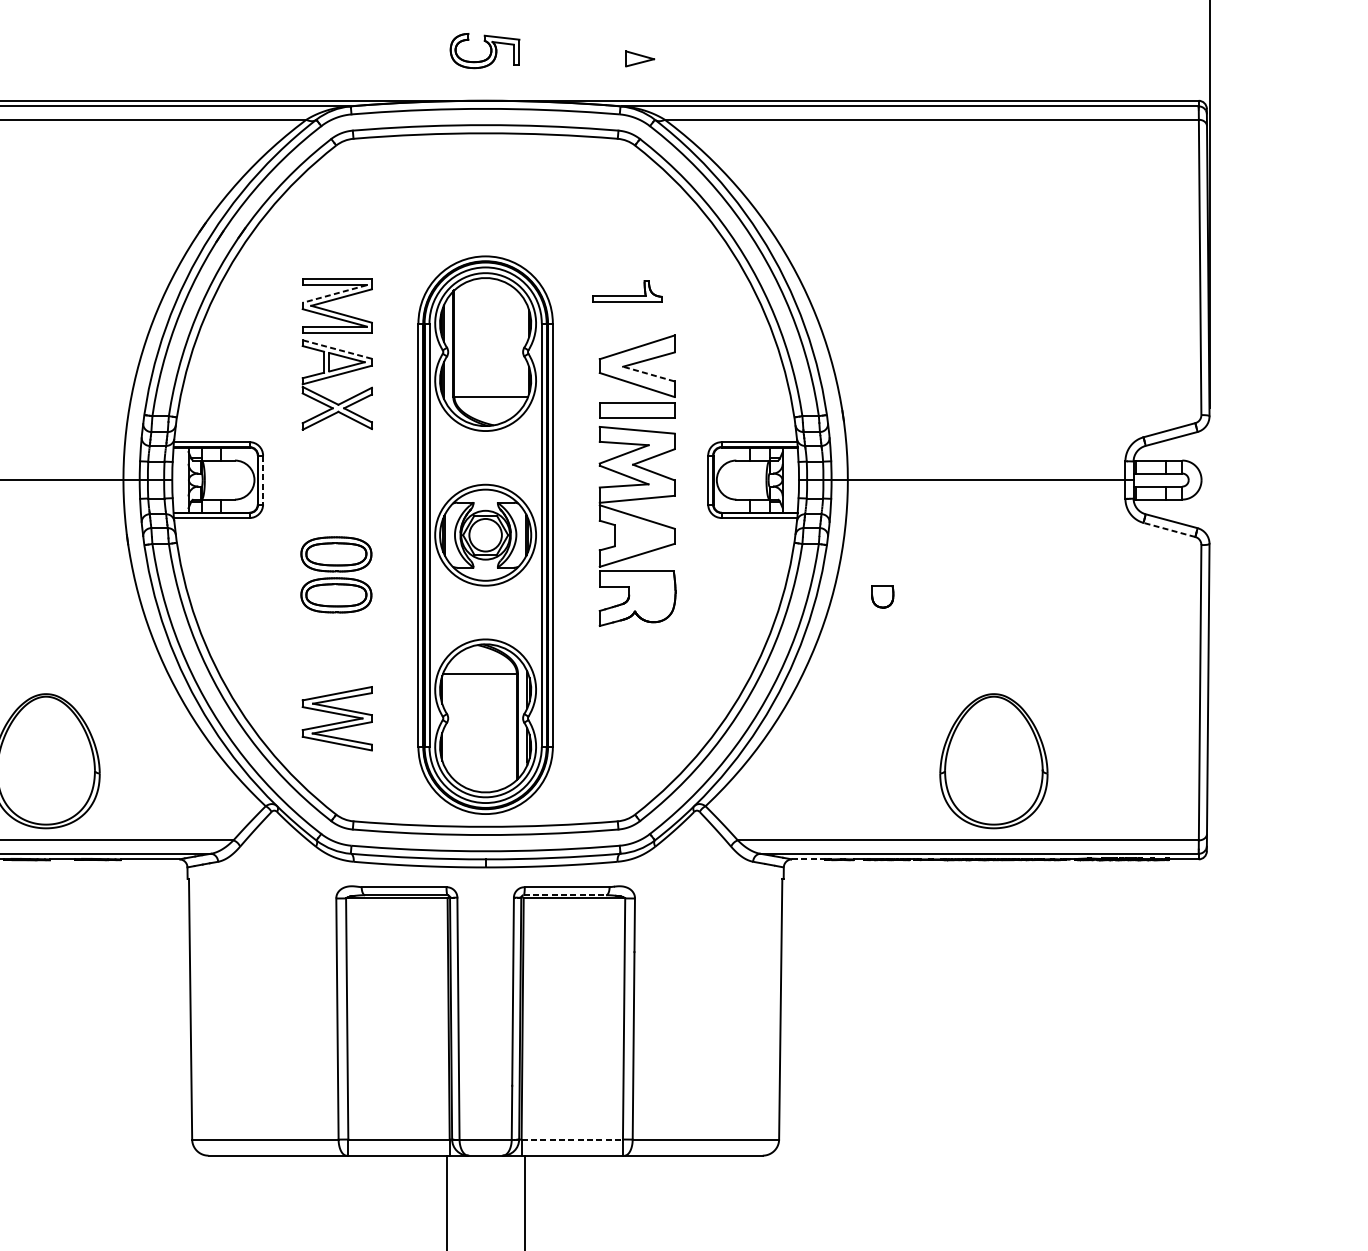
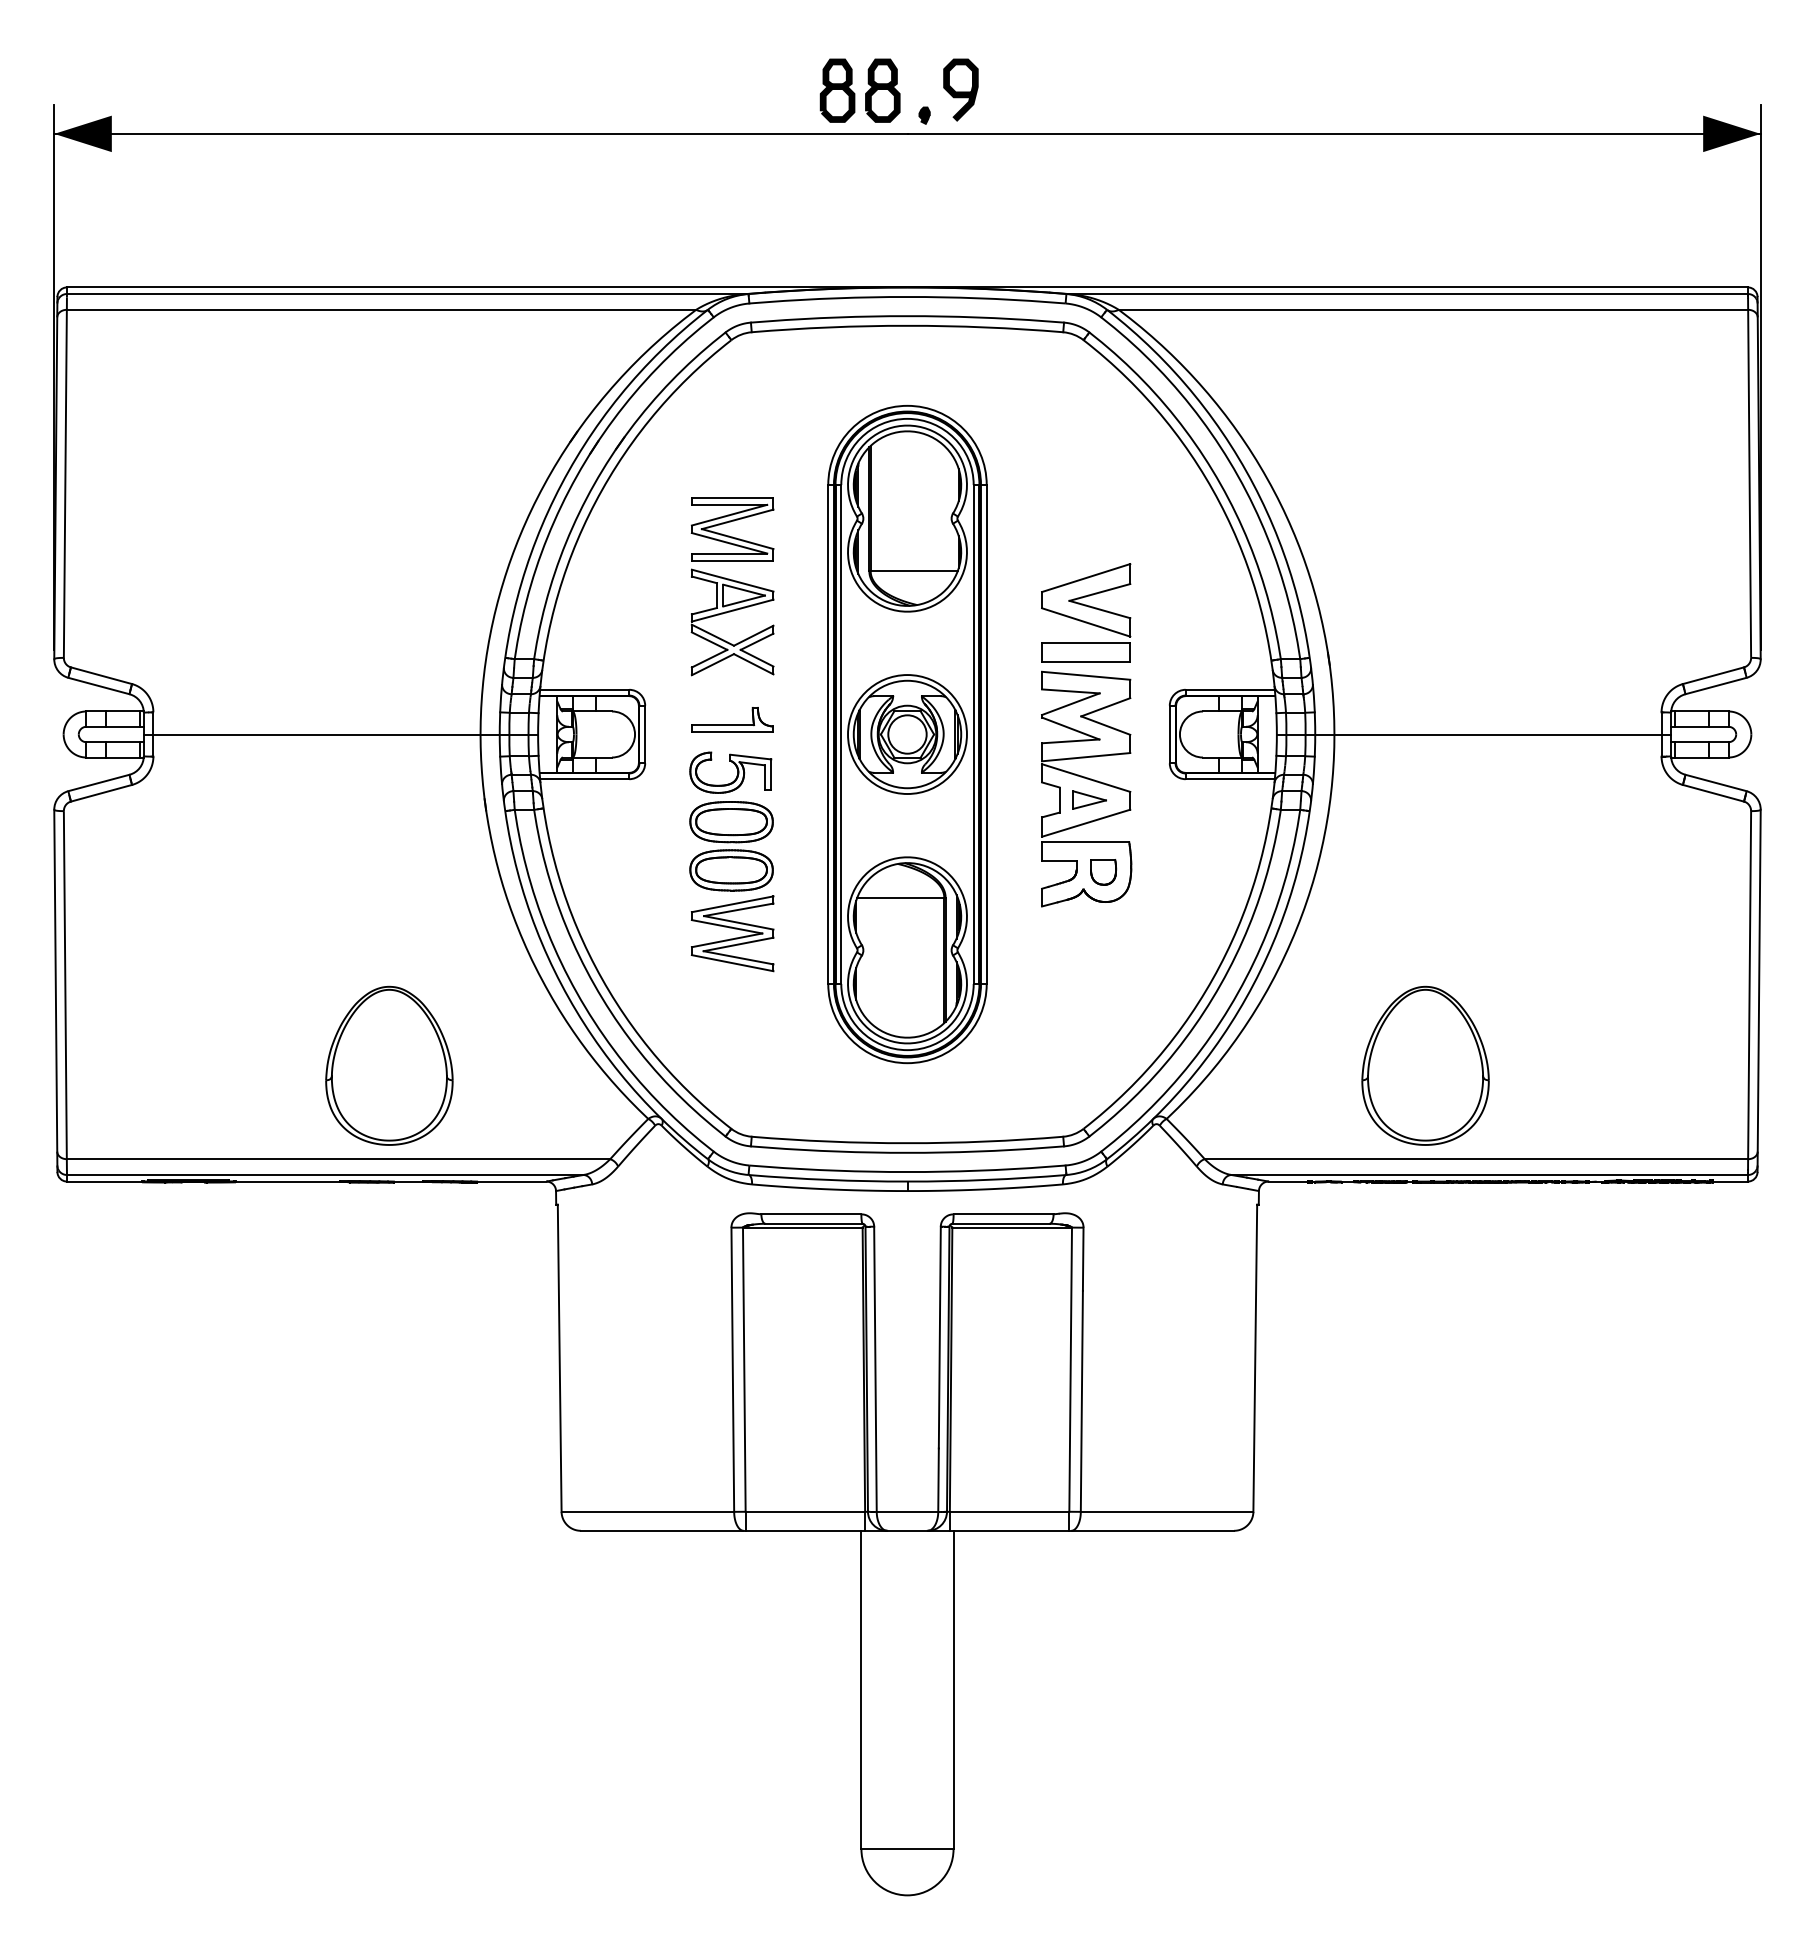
part: (489, 53) -> (736, 775), moved
part: (640, 58) -> (1089, 799), moved
part: (627, 290) -> (732, 719), moved
line: (334, 294) -> (729, 515), dashed -> solid
line: (337, 349) -> (732, 580), dashed -> solid
line: (648, 374) -> (1099, 609), dashed -> solid
line: (263, 480) -> (645, 734), dashed -> solid
line: (1169, 530) -> (1713, 793), dashed -> solid
part: (485, 535) -> (907, 734), moved
part: (882, 597) -> (1103, 872), moved
part: (337, 718) -> (732, 933), moved
part: (993, 760) -> (1425, 1065), moved
line: (808, 859) -> (1288, 1181), dashed -> solid
line: (564, 894) -> (1000, 1223), dashed -> solid
line: (572, 1139) -> (1009, 1511), dashed -> solid

